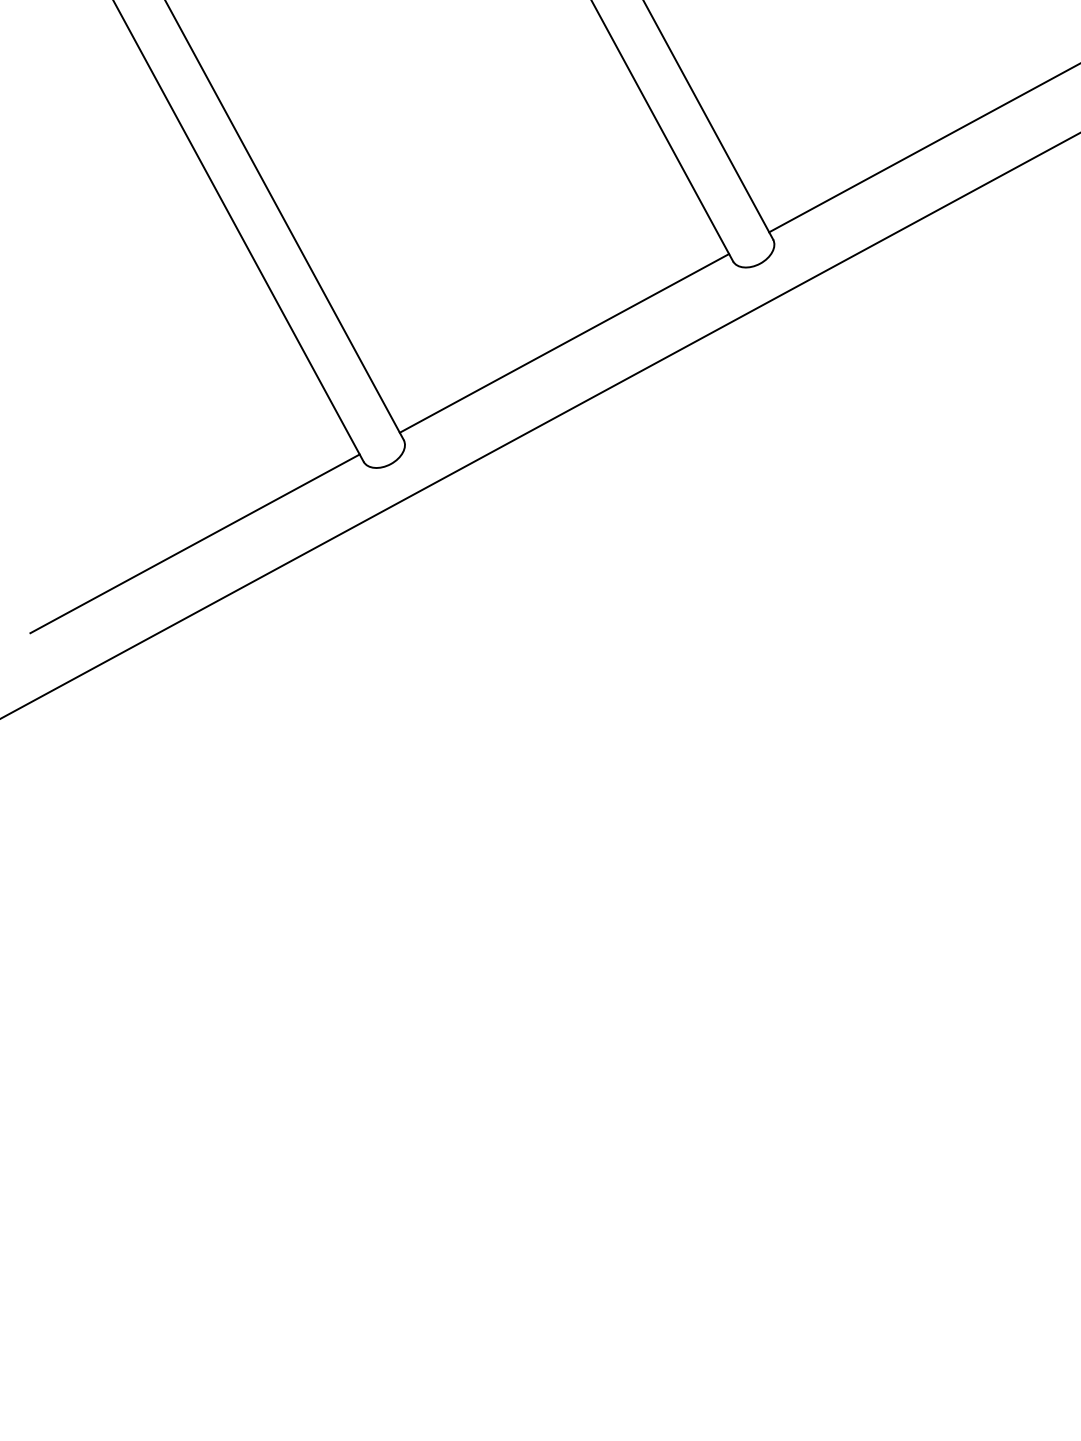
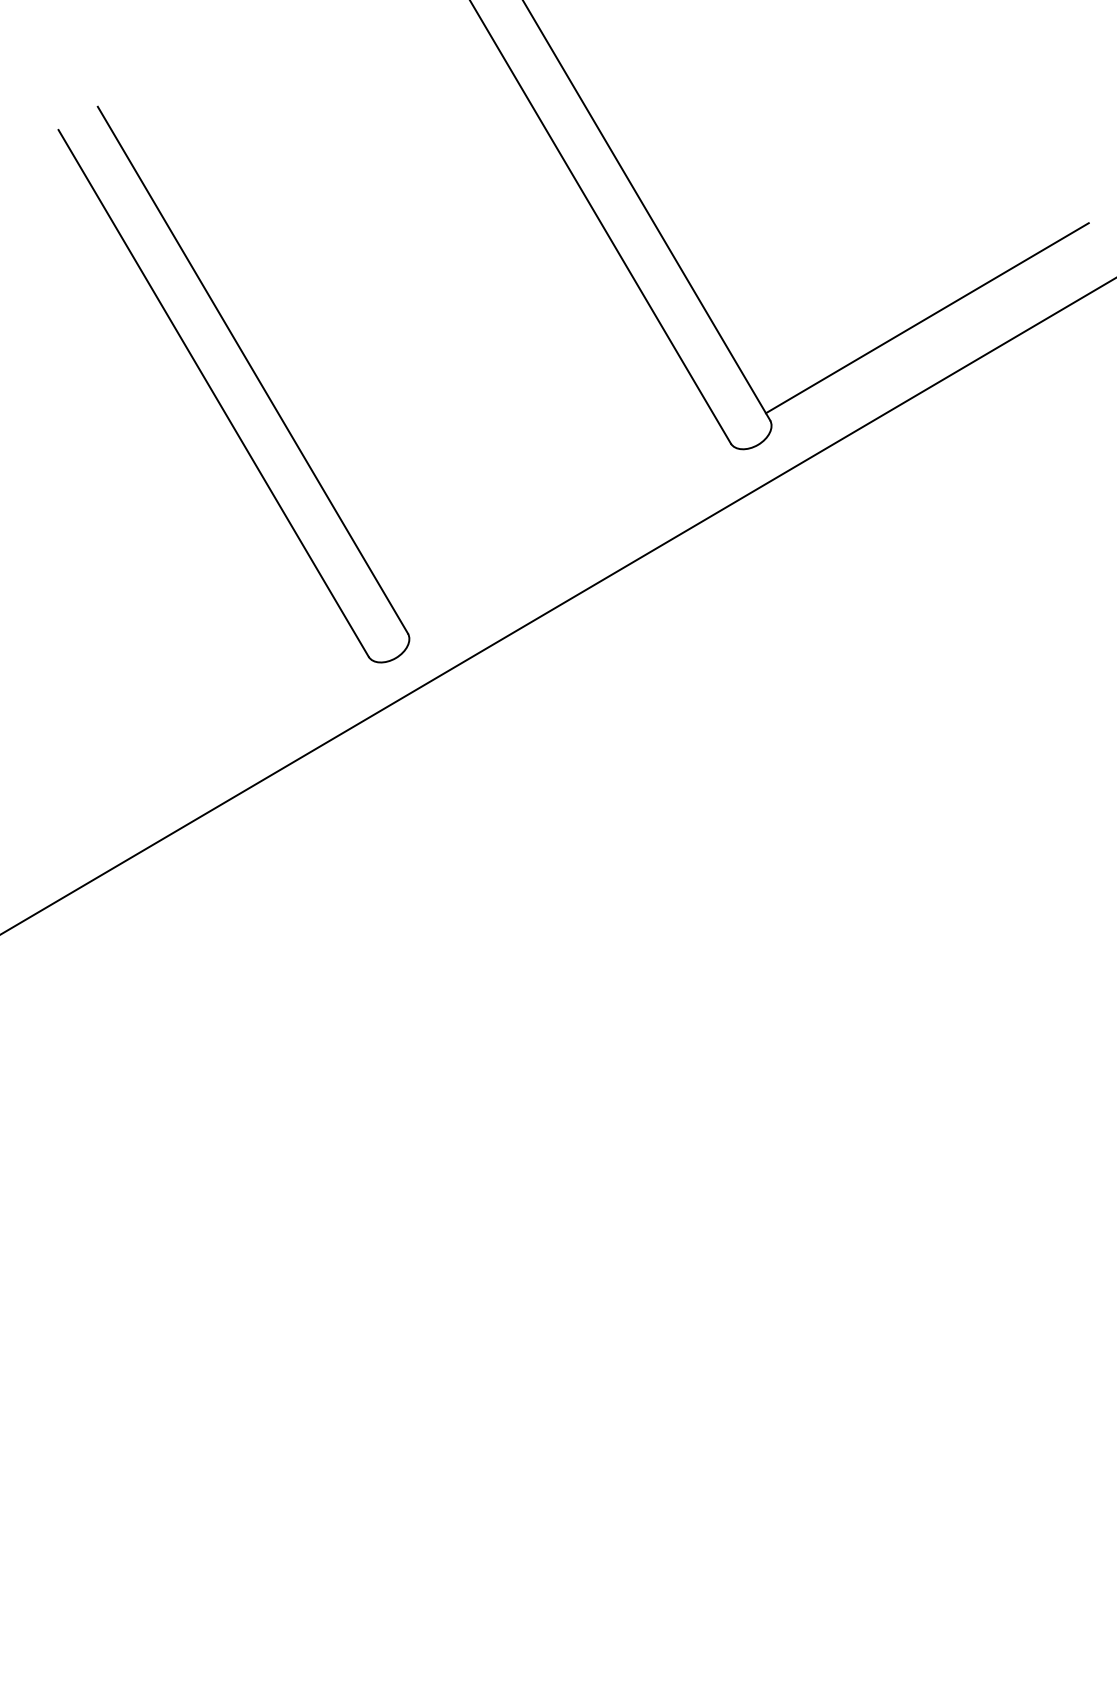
line: (563, 343) -> (564, 531), removed
line: (194, 543) -> (202, 744), removed

